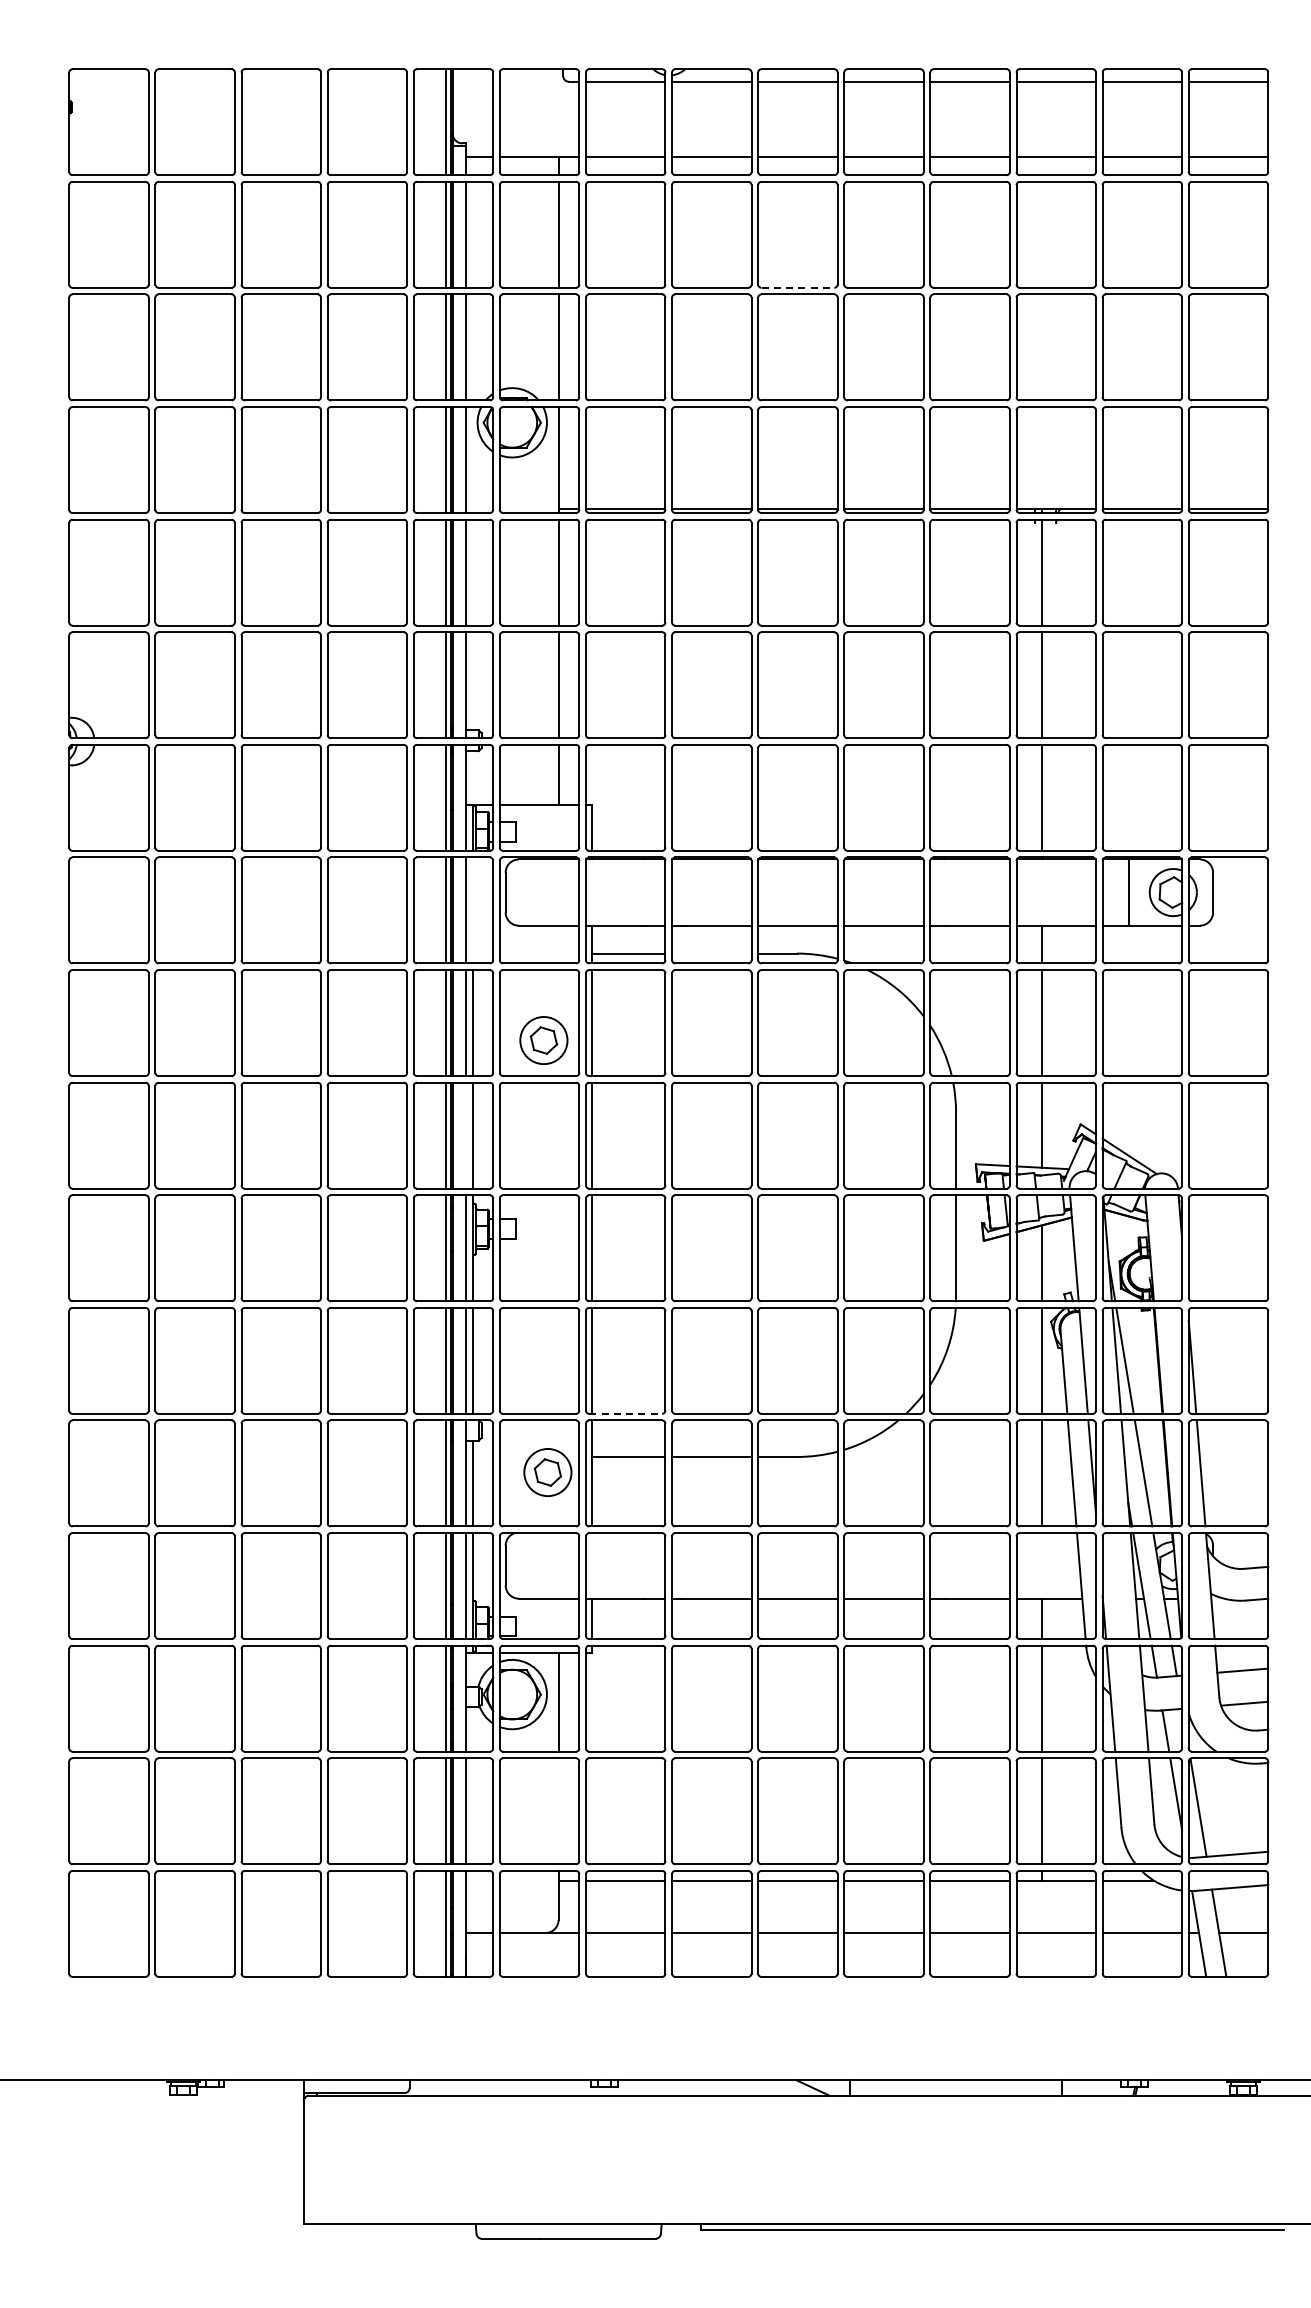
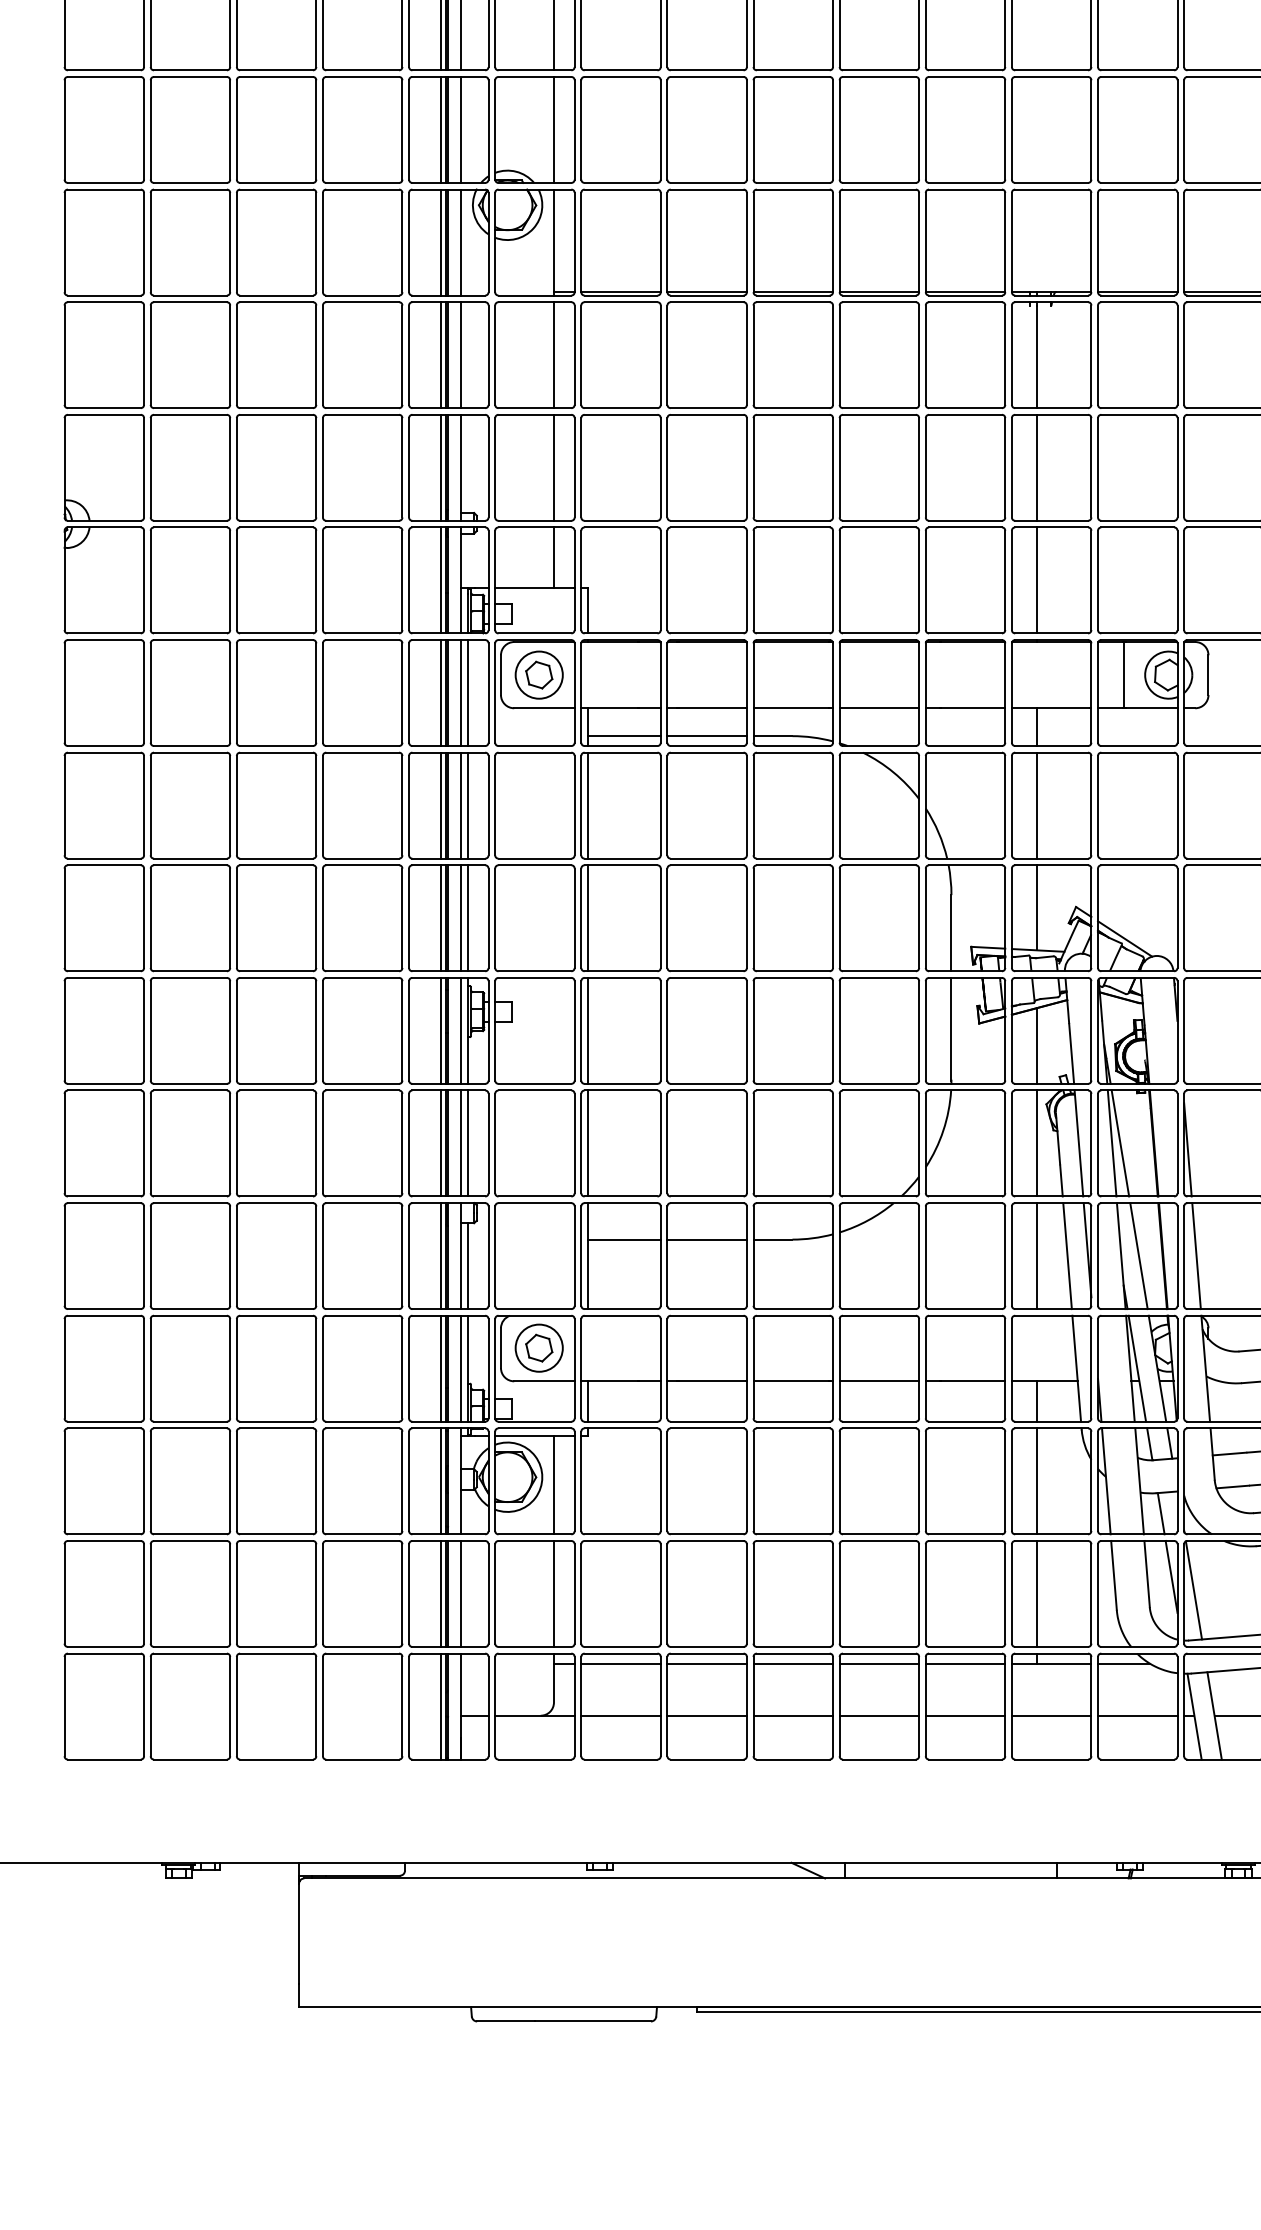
line: (798, 287) -> (793, 70), dashed -> solid
line: (473, 910) -> (468, 693), added
line: (711, 953) -> (706, 736), added
part: (543, 1040) -> (538, 675), moved
line: (465, 1135) -> (460, 918), added
line: (626, 1413) -> (621, 1196), dashed -> solid
part: (547, 1472) -> (538, 1348), moved
line: (558, 1811) -> (553, 1594), added

